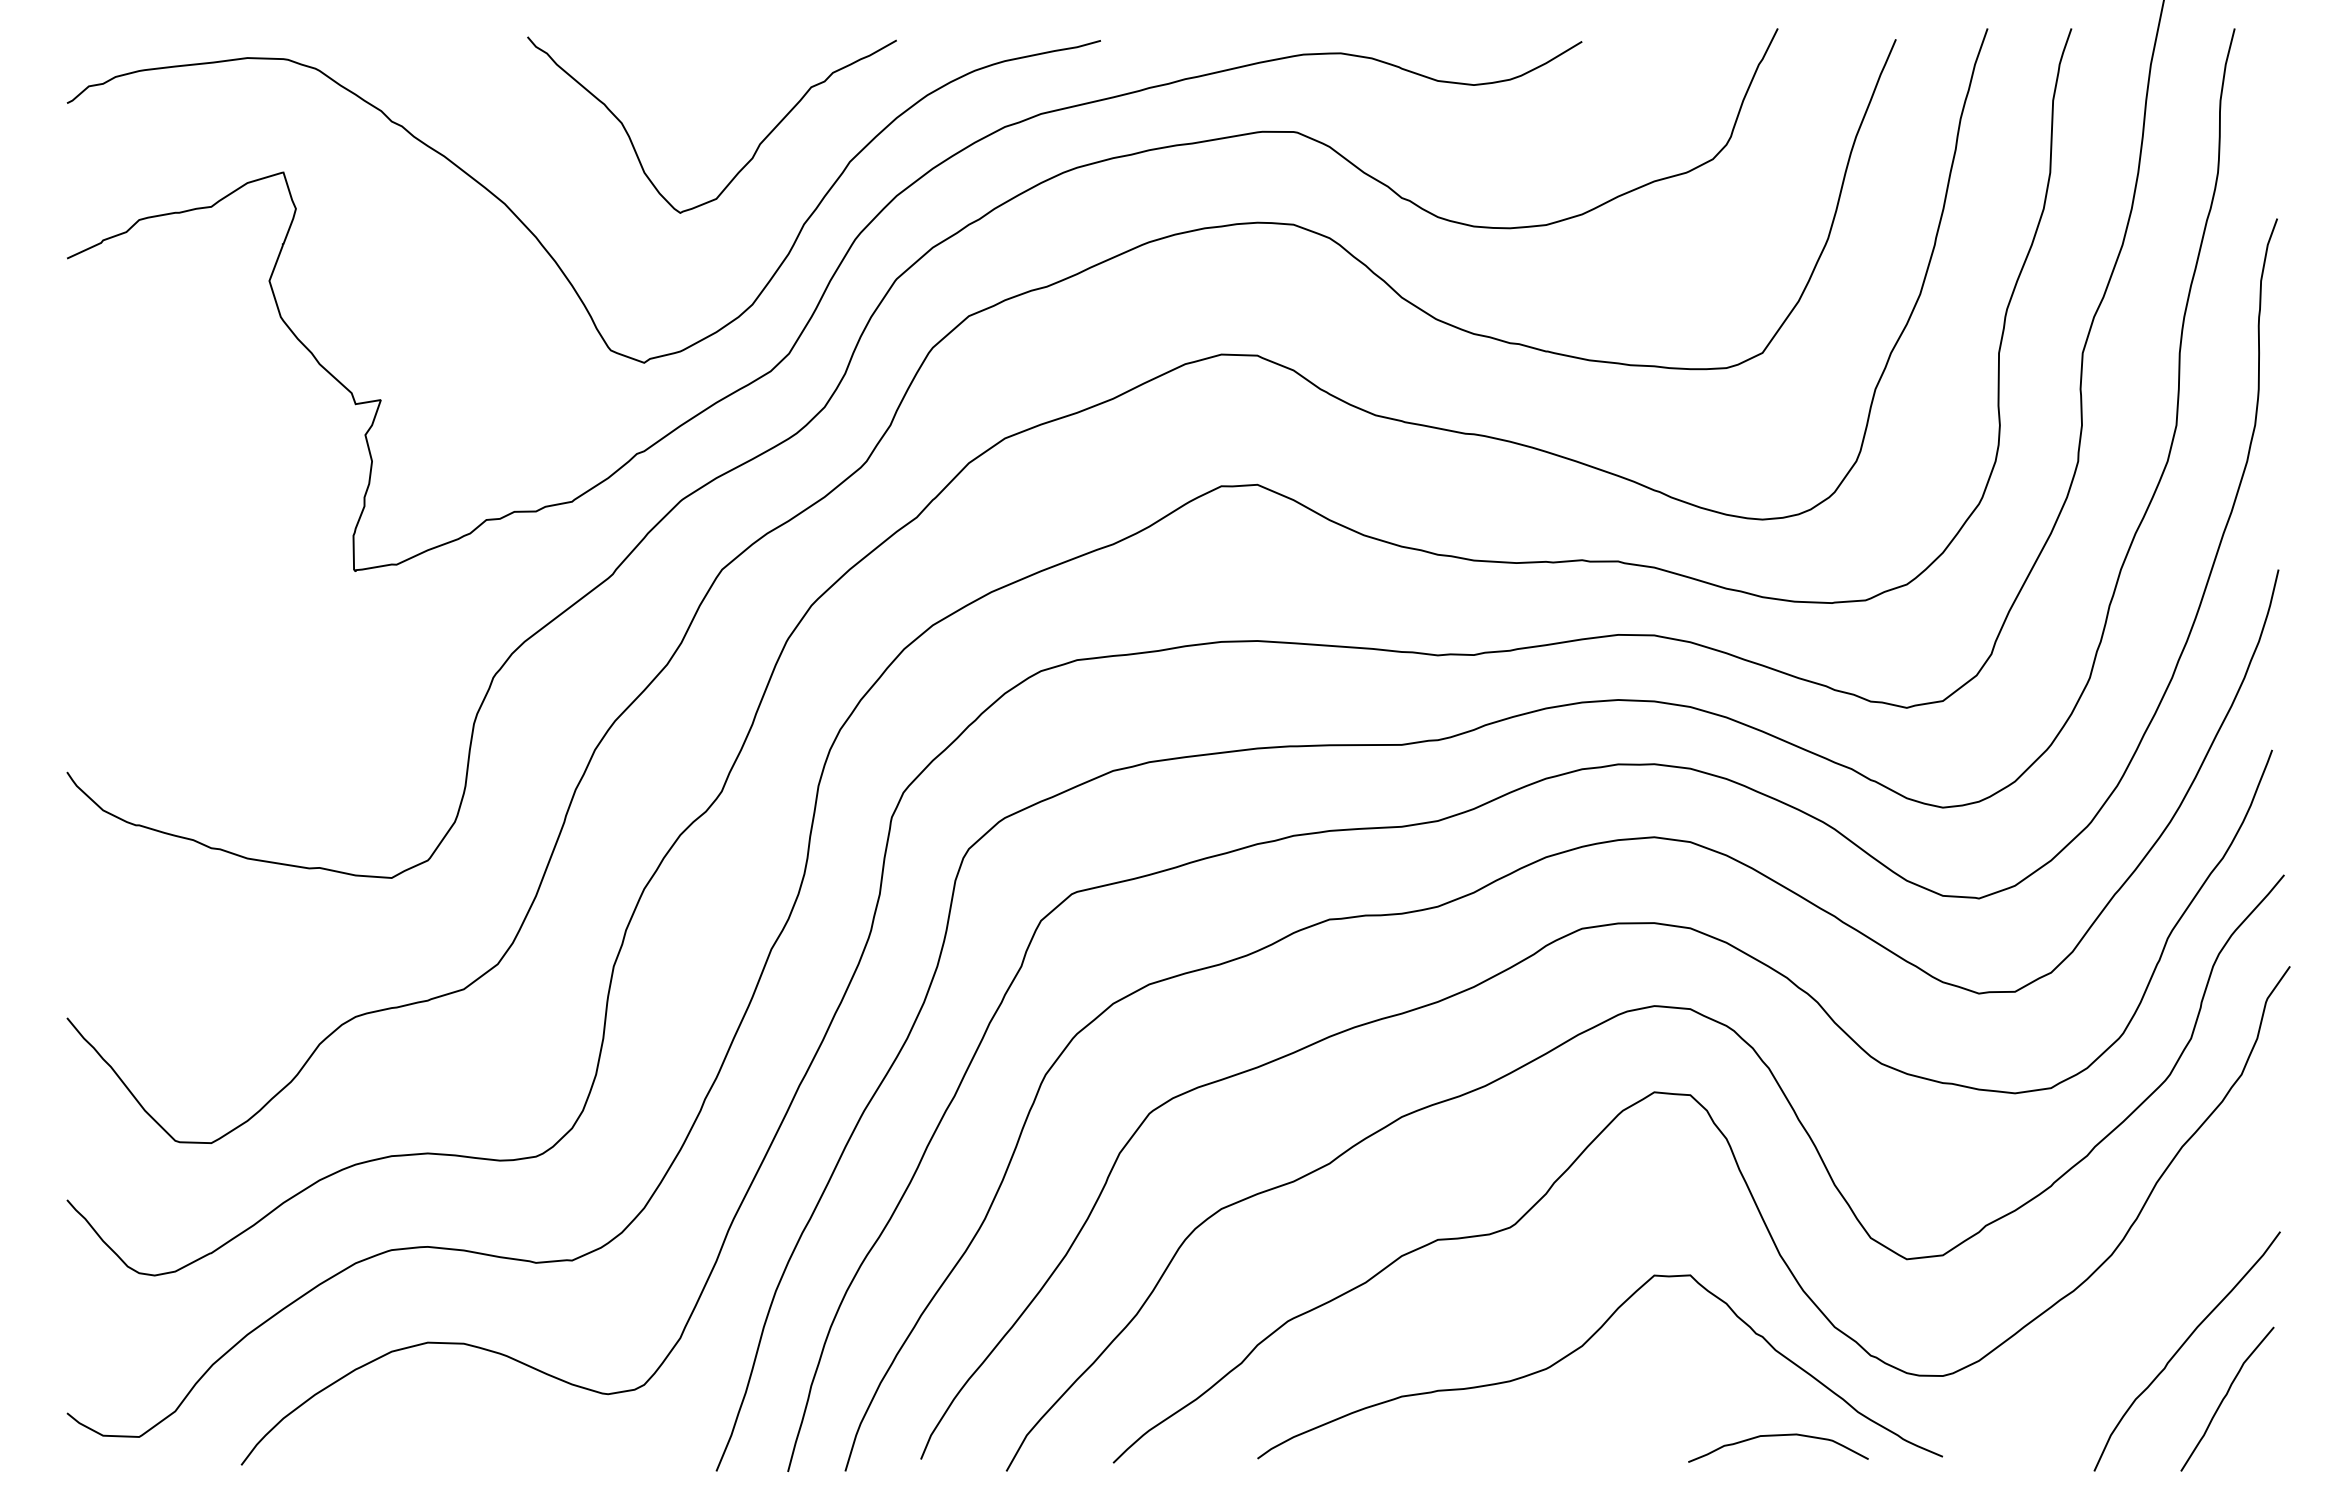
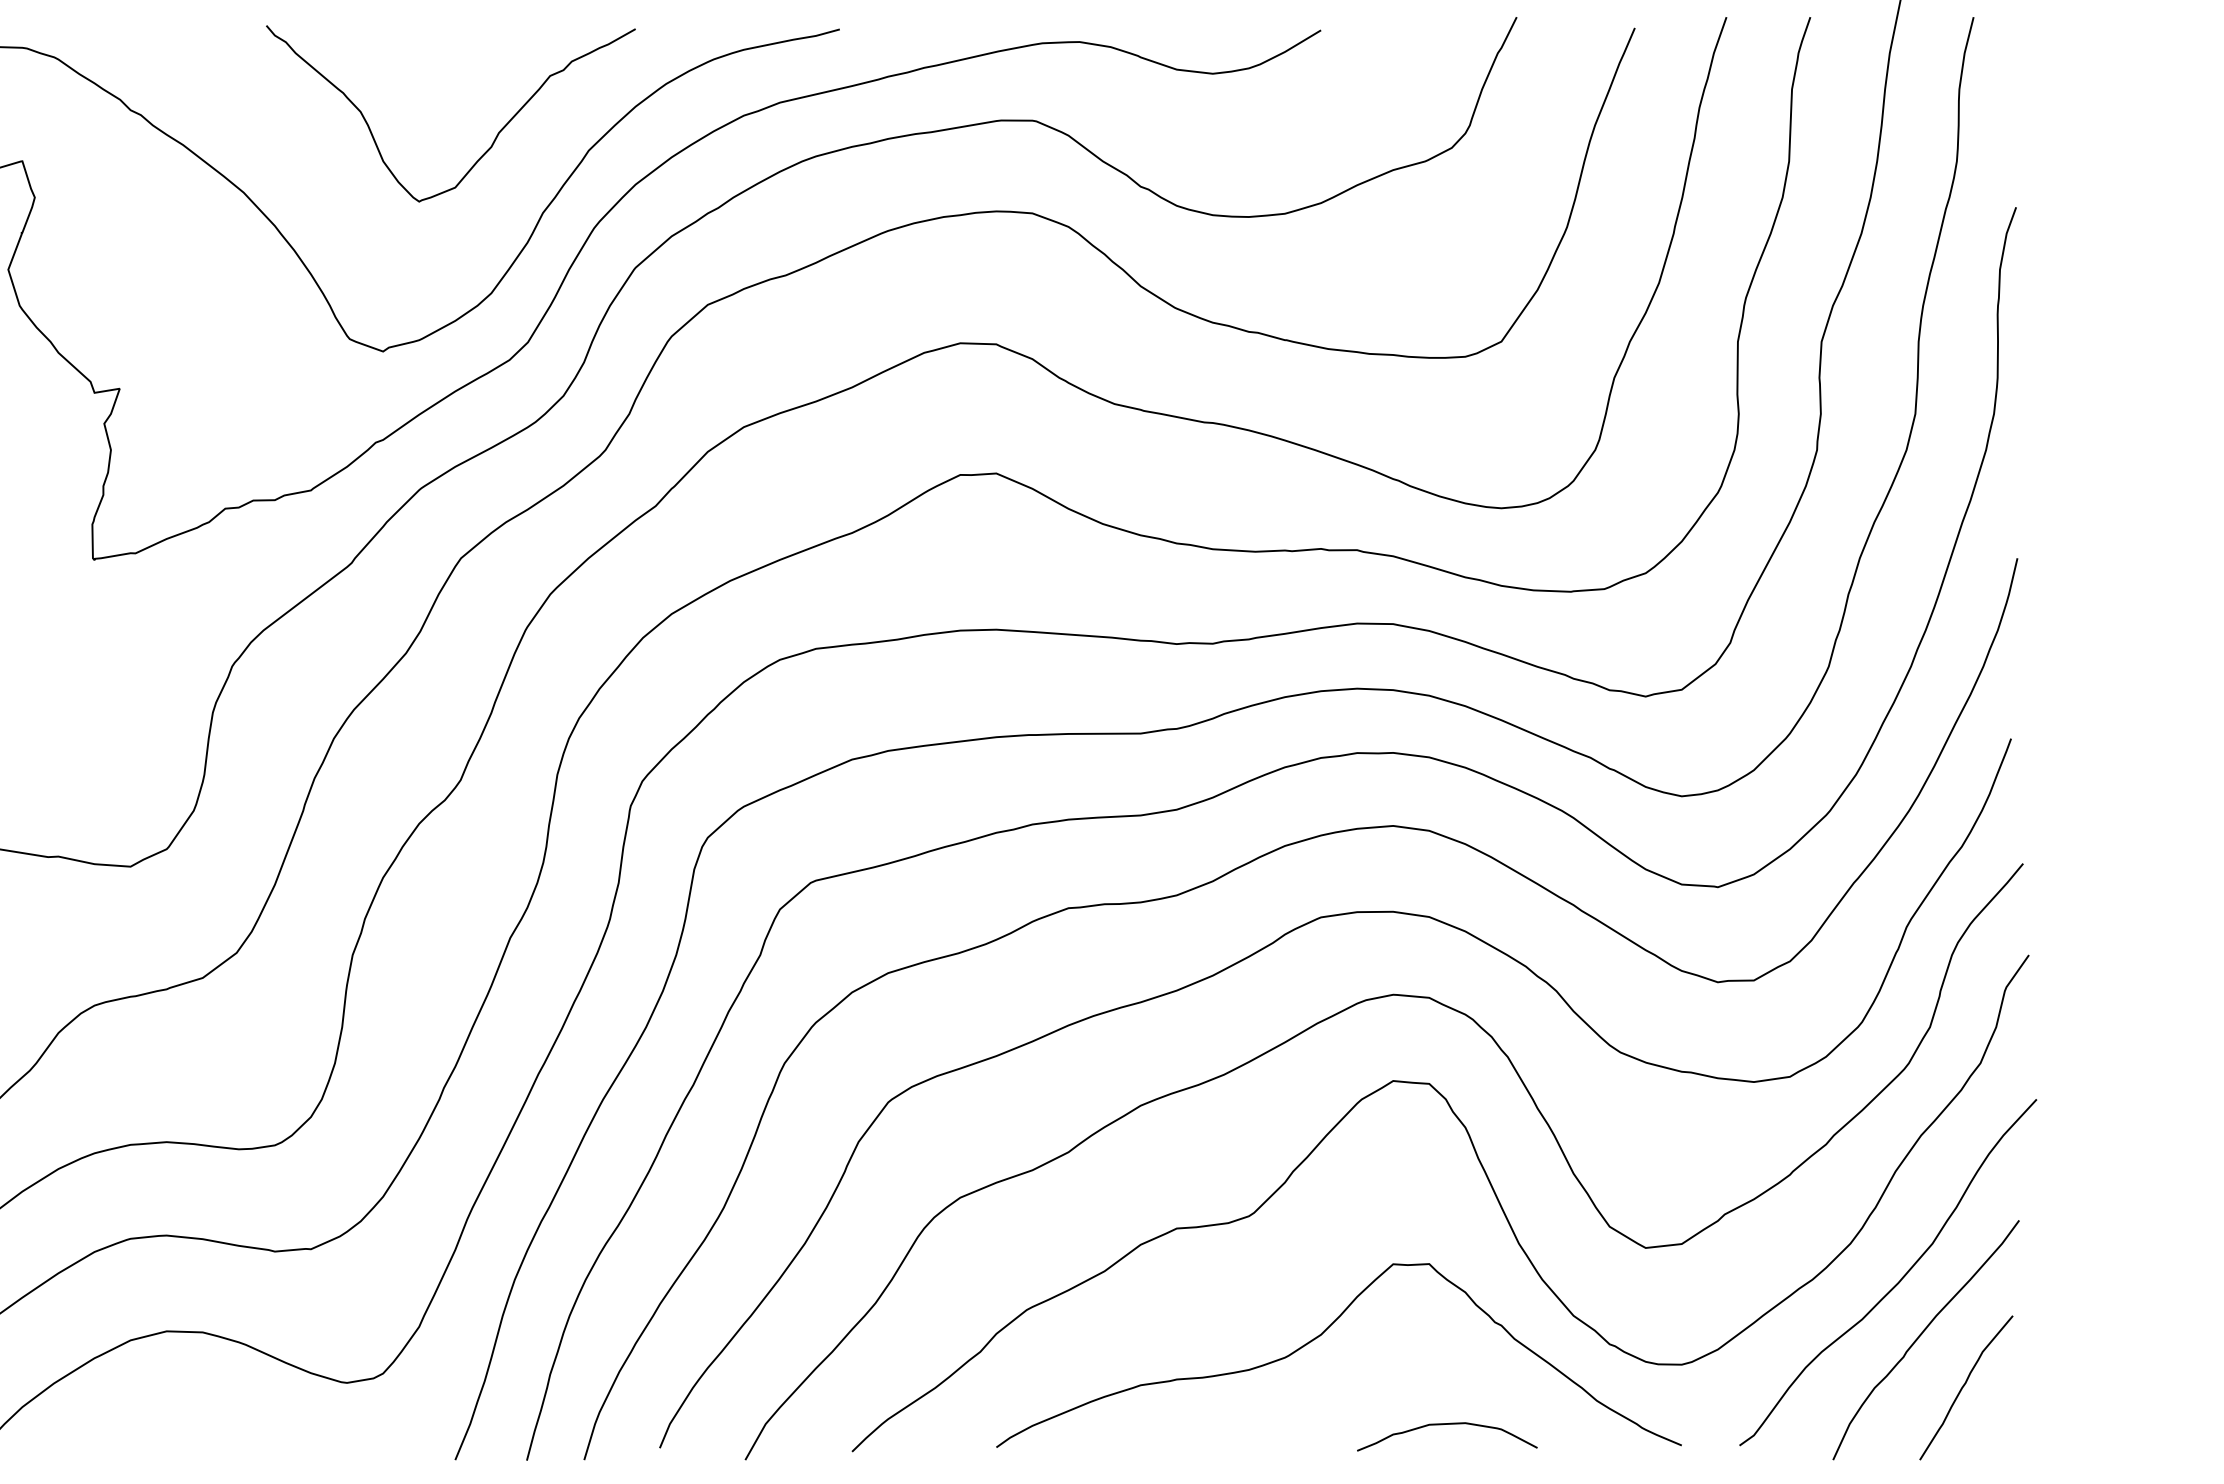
curve: (2159, 1292) -> (1898, 1281), added
curve: (1778, 1436) -> (1447, 1425), moved

